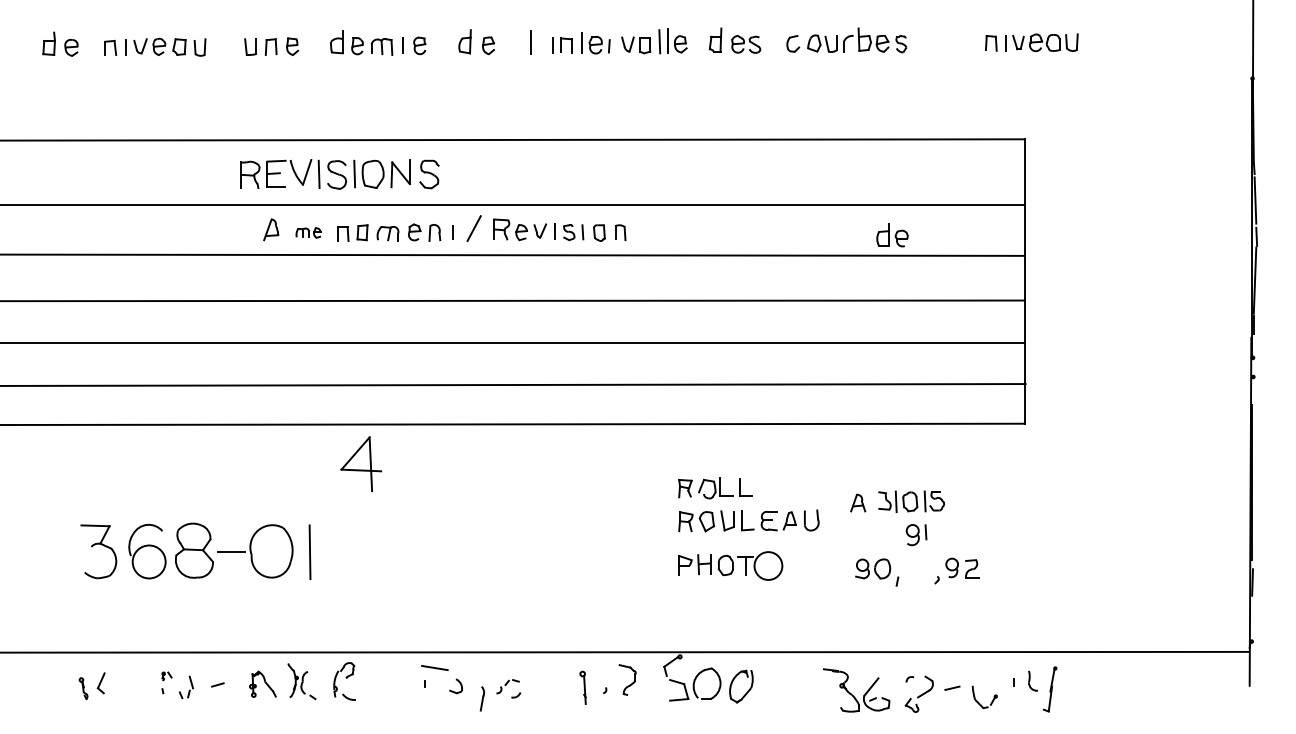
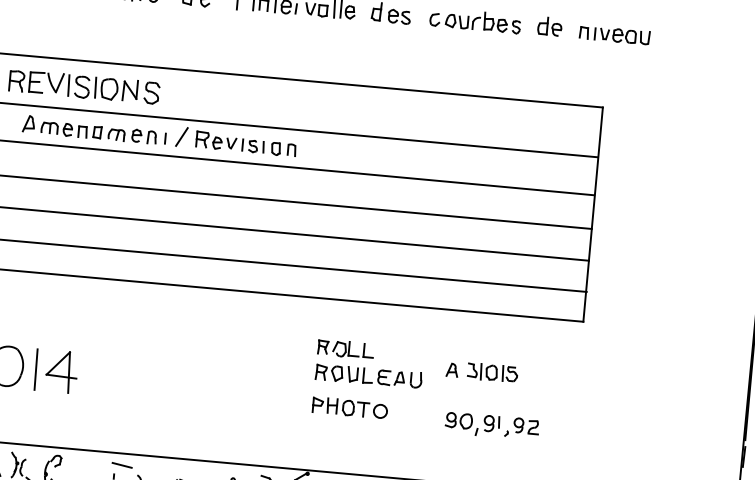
part: (308, 232) -> (56, 128), size x1.67
part: (892, 235) -> (549, 26), moved
part: (361, 463) -> (62, 371), moved
part: (916, 535) -> (491, 424), moved
circle: (768, 565) -> (380, 411), size x0.62

